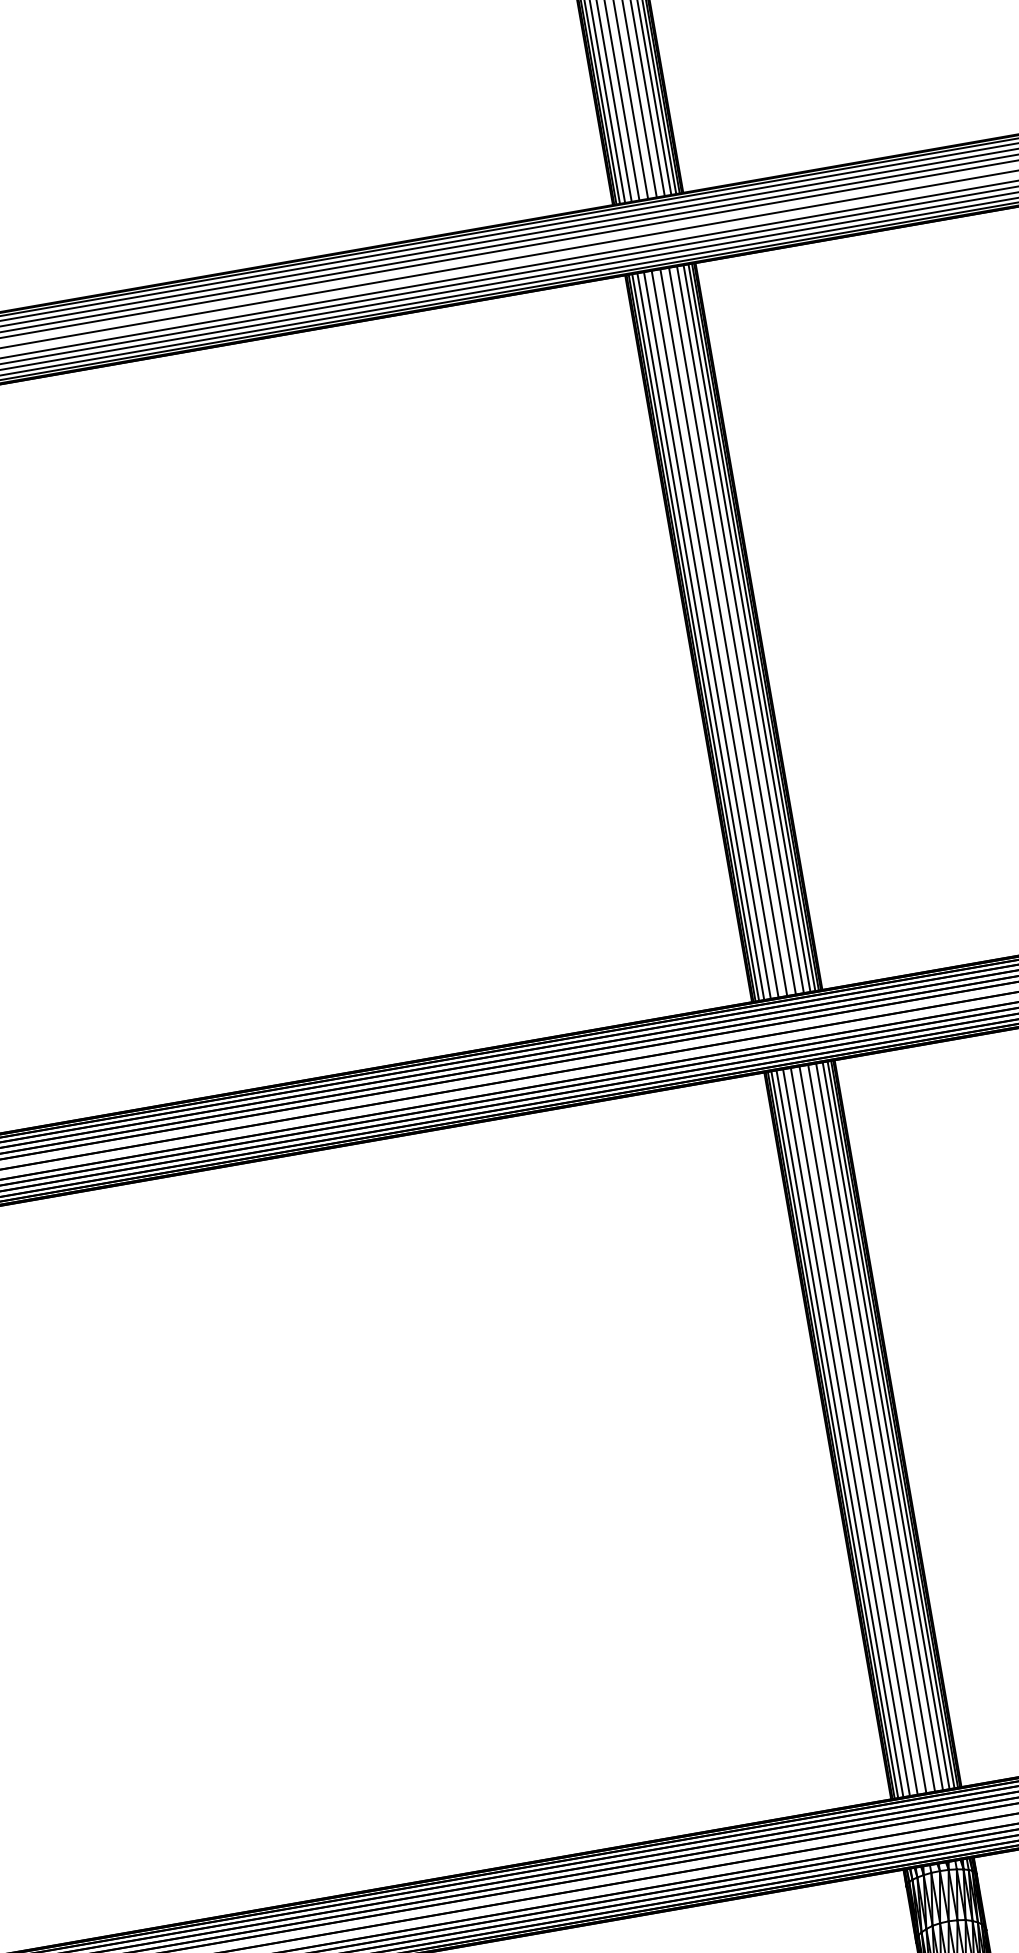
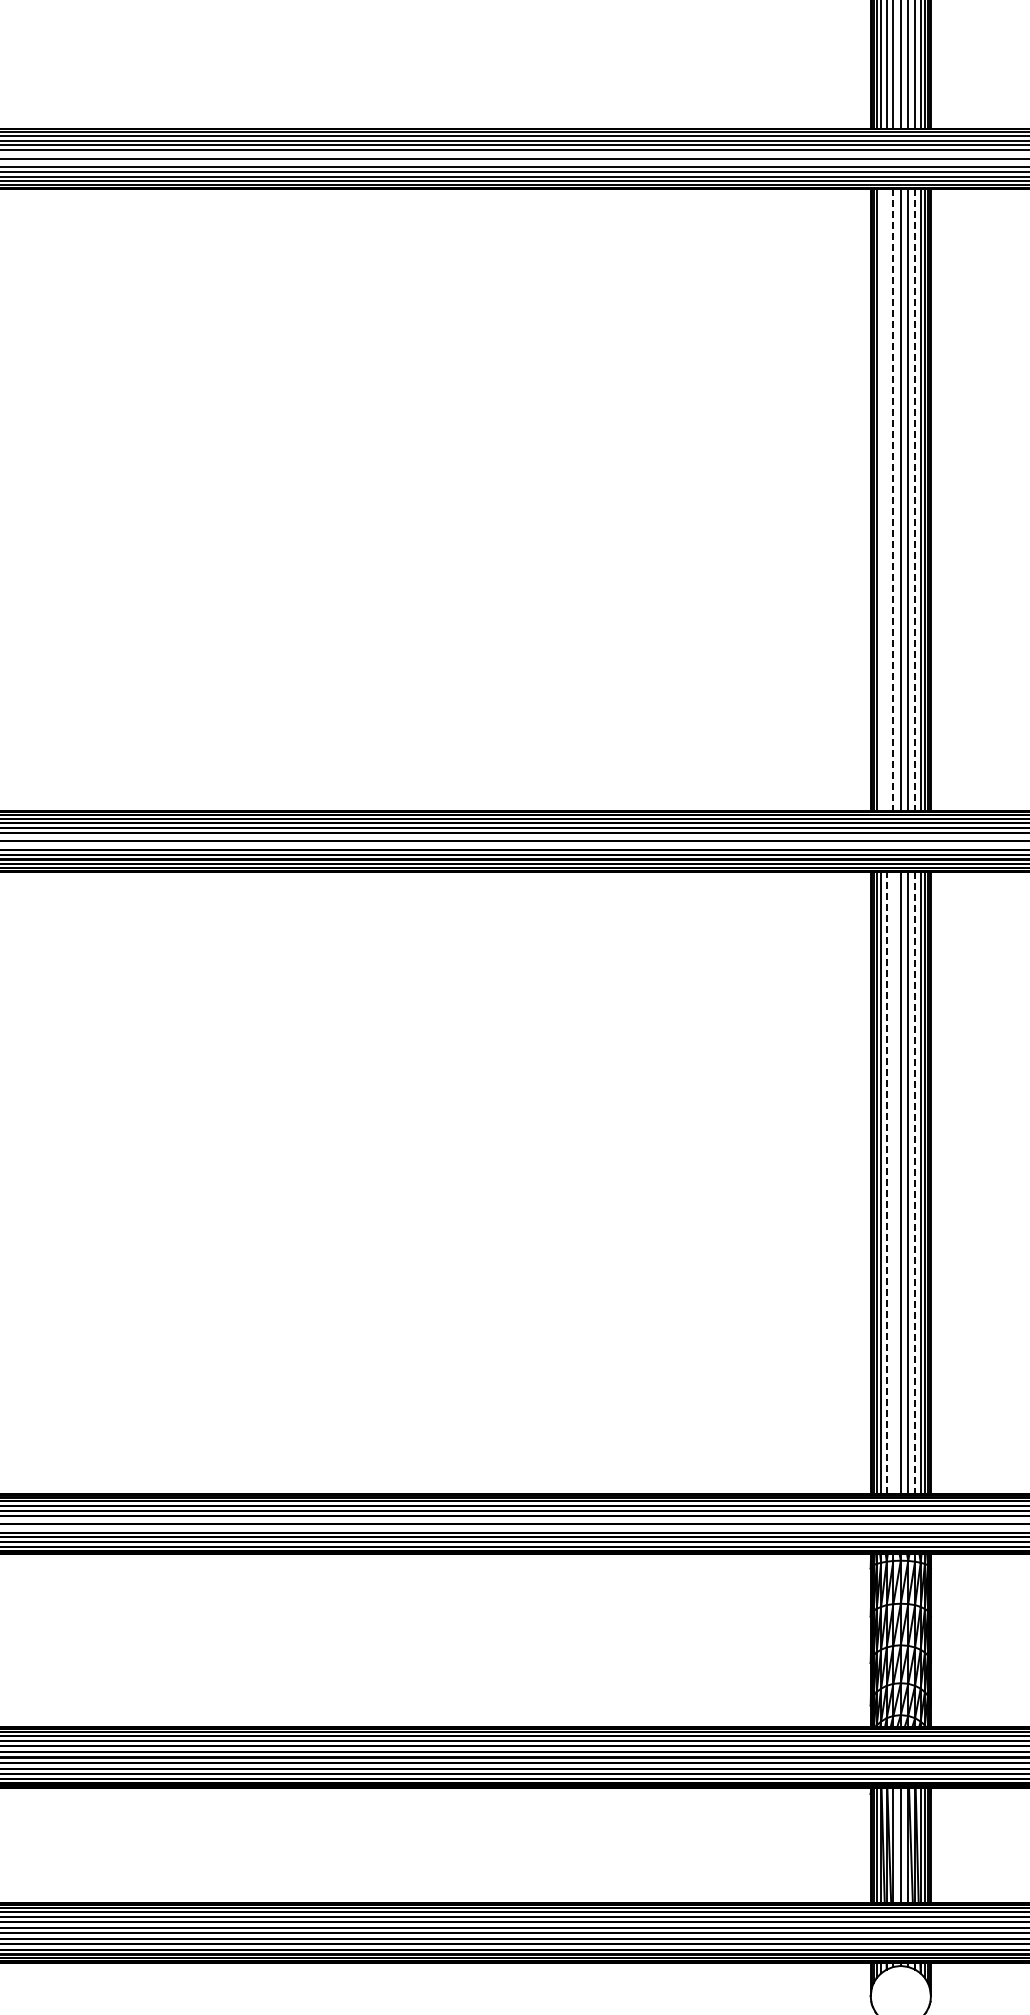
line: (741, 630) -> (915, 500), solid -> dashed
line: (706, 634) -> (886, 499), removed
line: (715, 634) -> (893, 500), solid -> dashed
line: (701, 635) -> (881, 499), removed
line: (880, 1427) -> (915, 1183), solid -> dashed
line: (854, 1430) -> (893, 1182), removed
line: (846, 1432) -> (886, 1182), solid -> dashed

